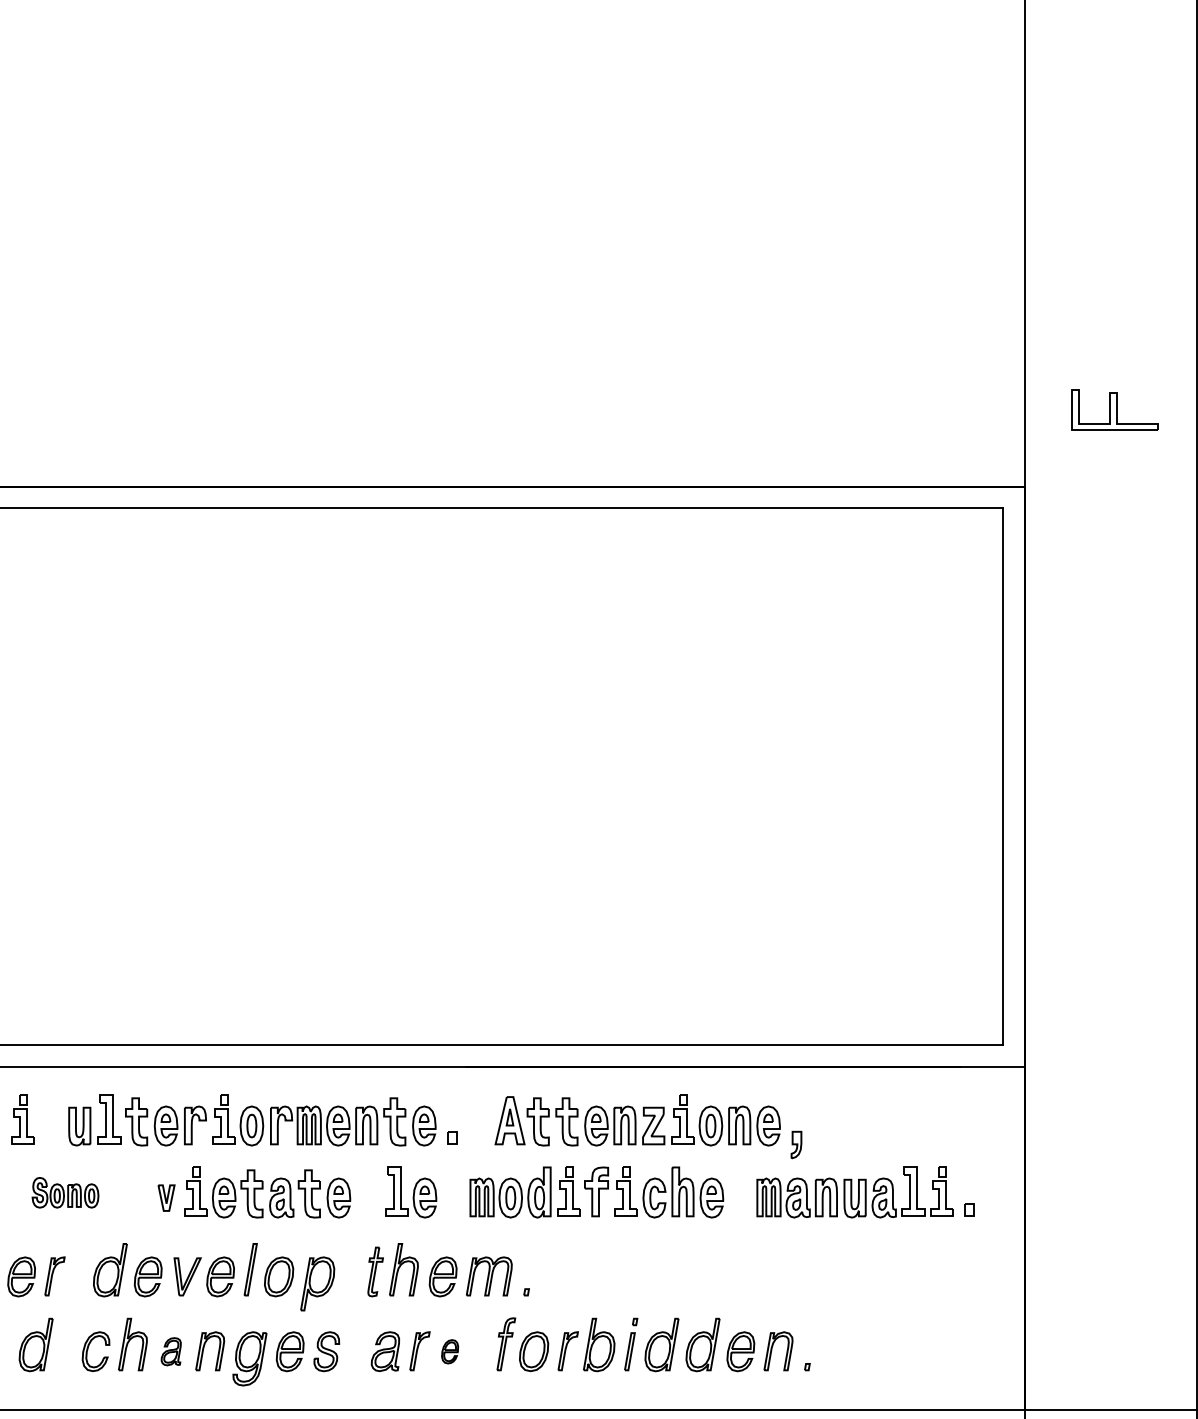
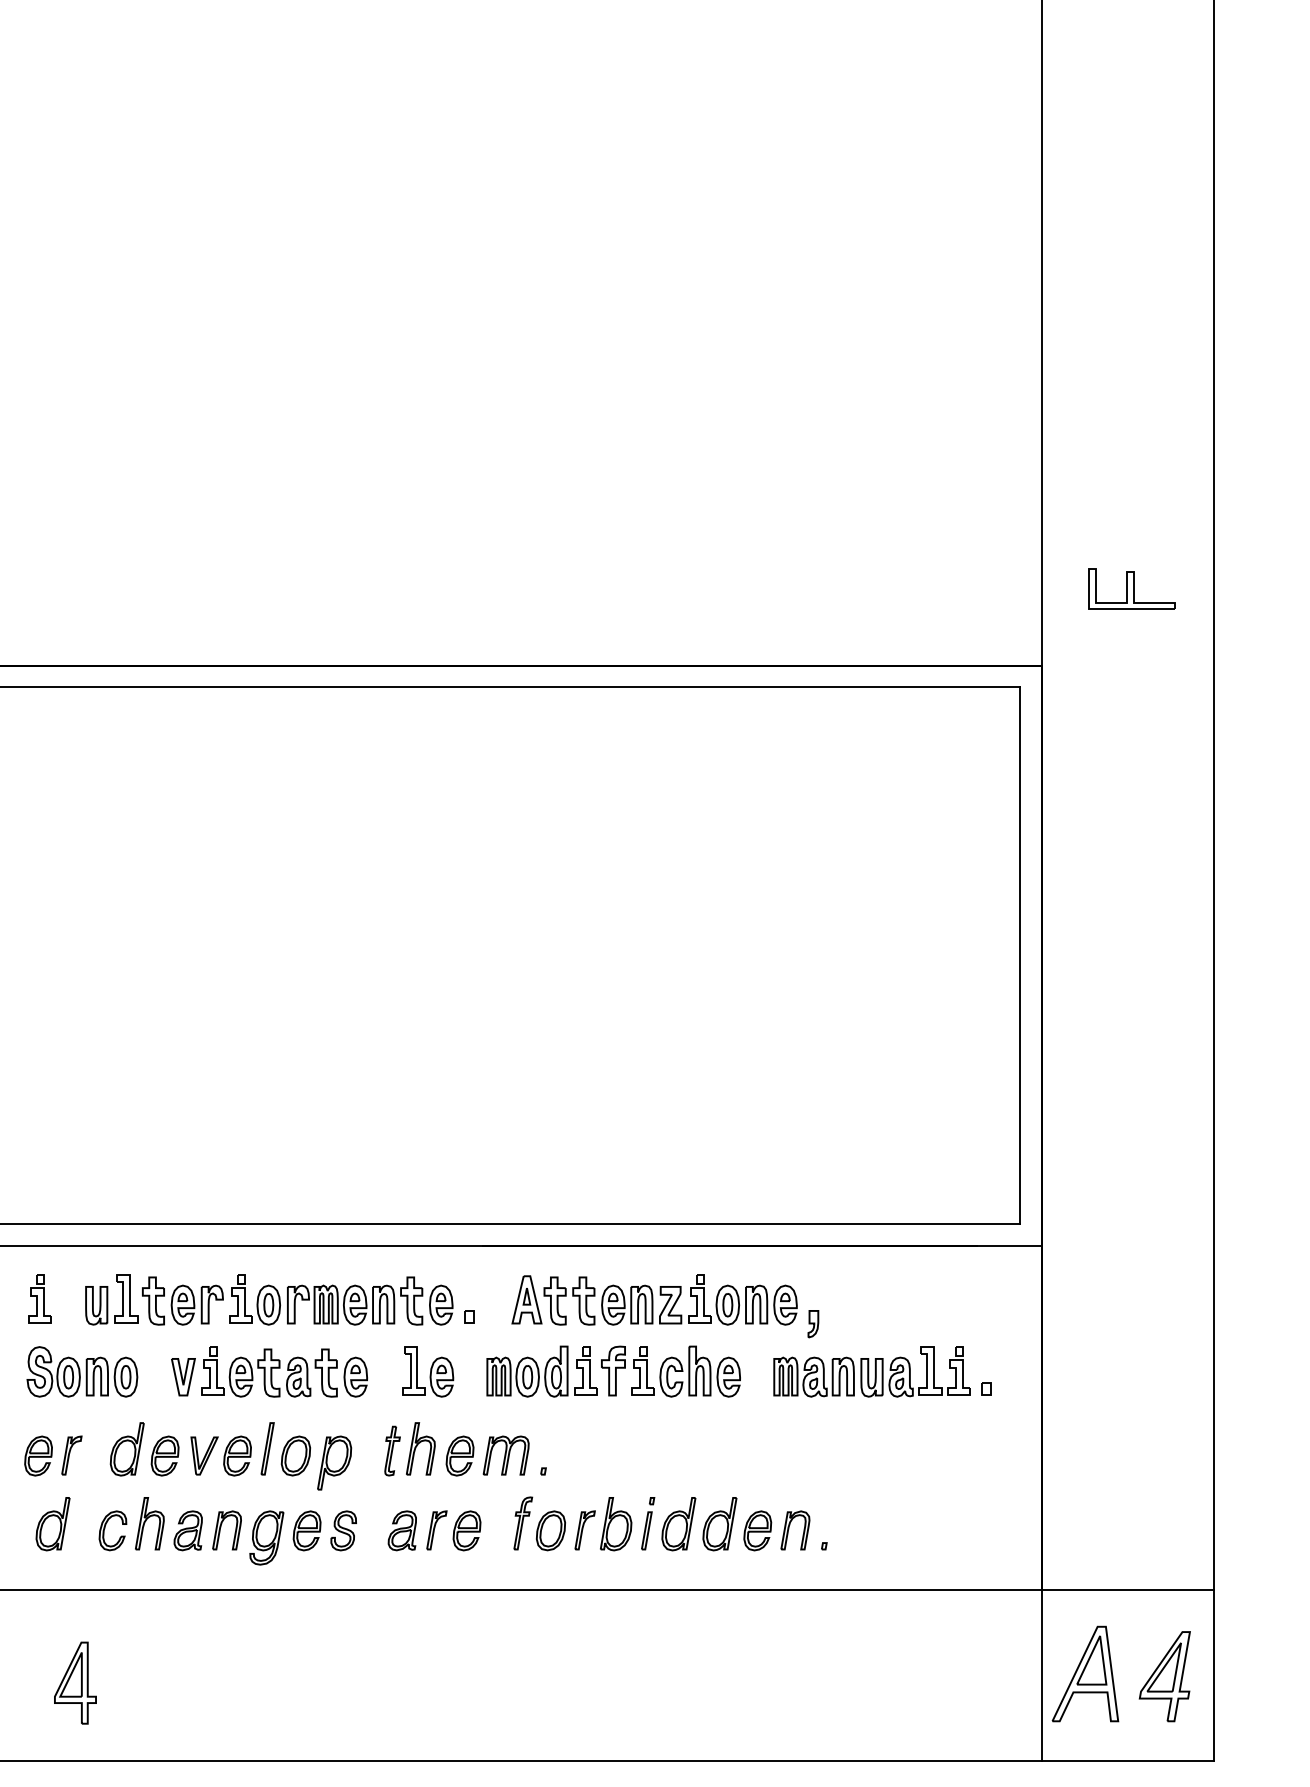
part: (65, 1192) -> (82, 1371), size x1.67
part: (166, 1198) -> (183, 1377), size x1.43
part: (170, 1351) -> (187, 1530), size x1.43
part: (449, 1351) -> (466, 1530), size x1.67

